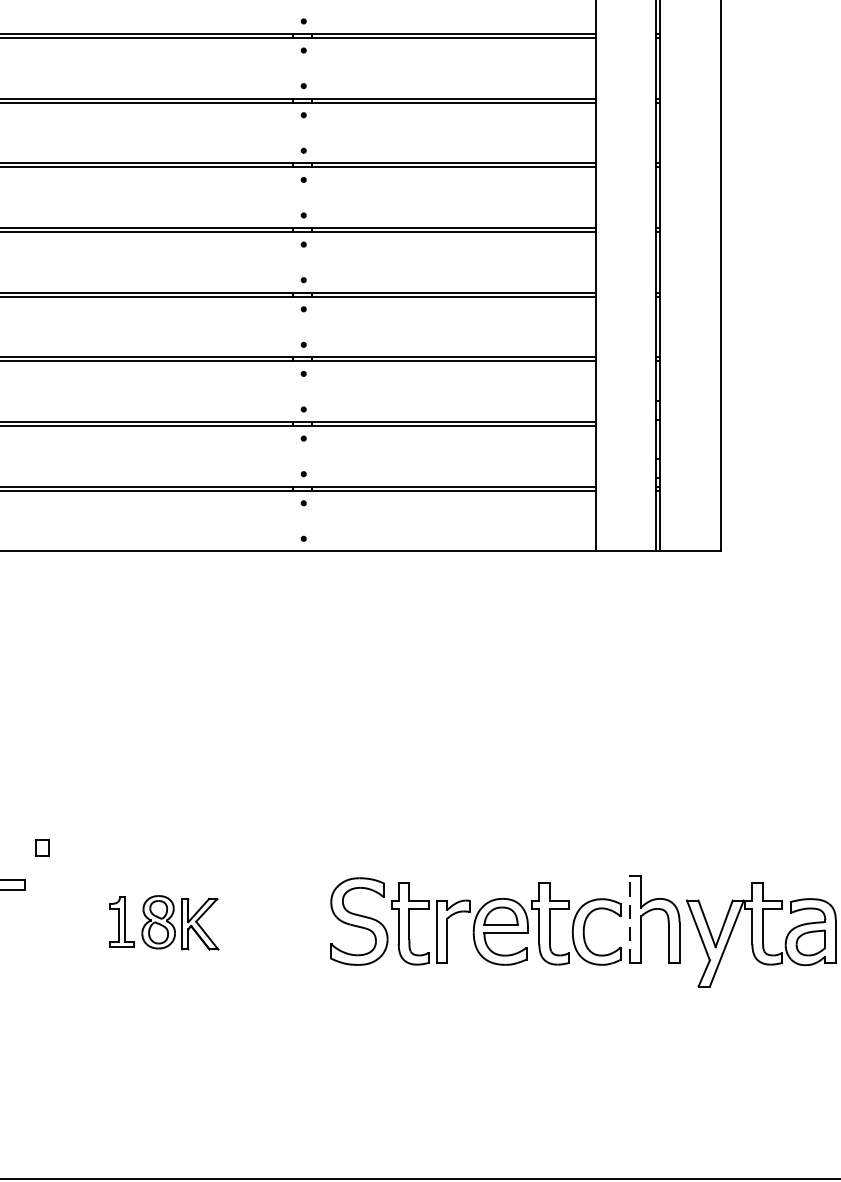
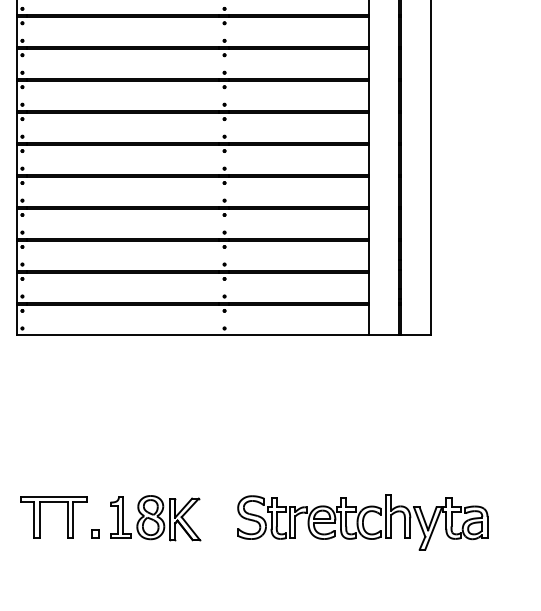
part: (42, 846) -> (95, 533), moved
line: (629, 919) -> (385, 516), dashed -> solid
part: (163, 923) -> (155, 518), size x1.67

